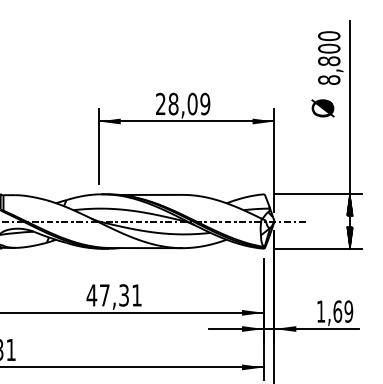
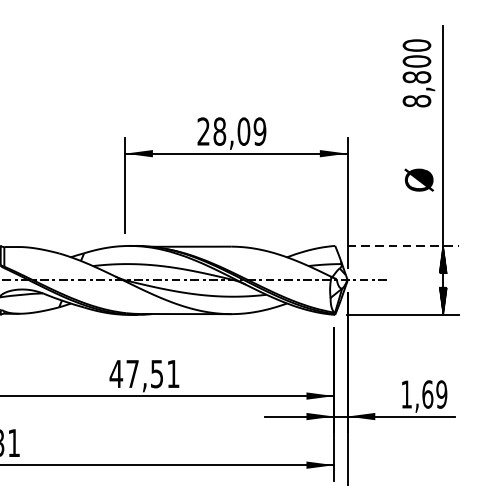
text: (322, 108) -> (418, 180), moved
line: (318, 194) -> (403, 246), solid -> dashed
text: (123, 295) -> (156, 374), 47,31 -> 47,51

